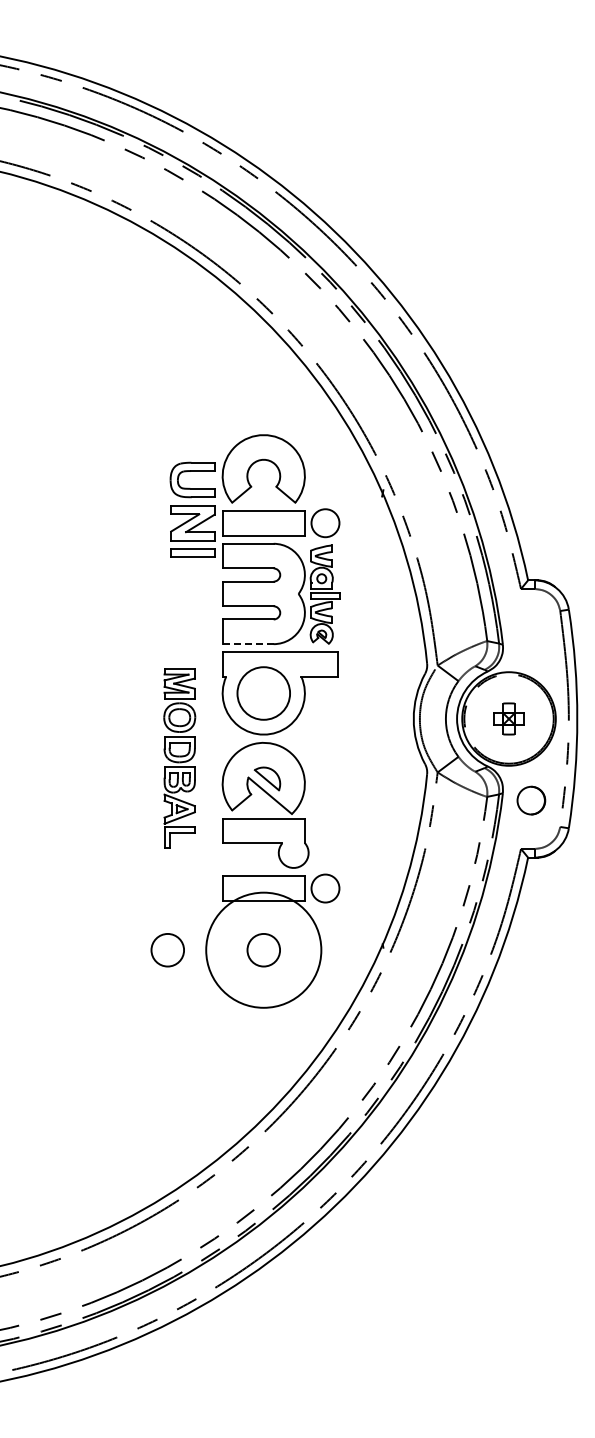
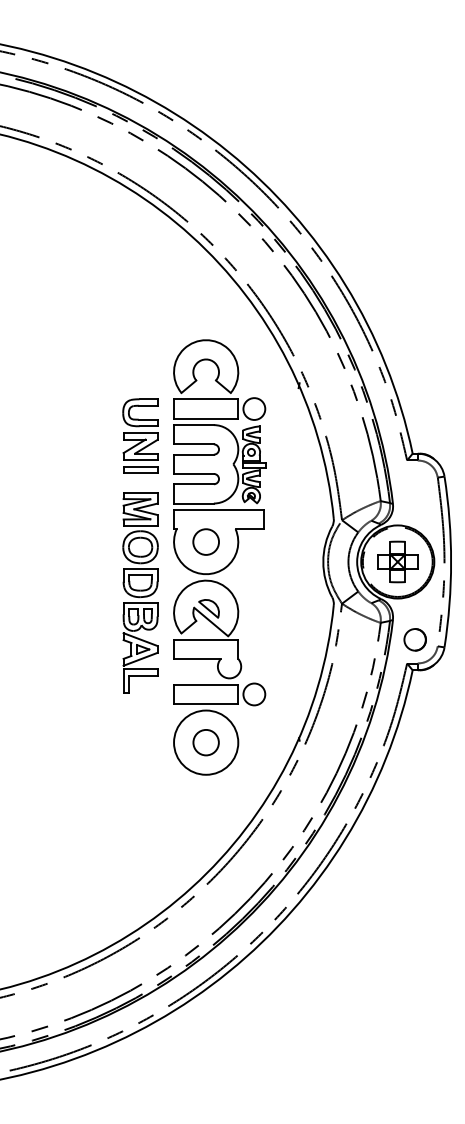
part: (192, 509) -> (140, 435), moved
line: (248, 644) -> (194, 503), dashed -> solid
circle: (263, 693) -> (205, 542), size x0.62
part: (508, 718) -> (397, 561), size x1.67
part: (179, 758) -> (140, 592), size x1.43
part: (531, 800) -> (415, 639), moved
circle: (167, 950) -> (130, 742), removed
circle: (263, 950) -> (205, 742), size x0.71

